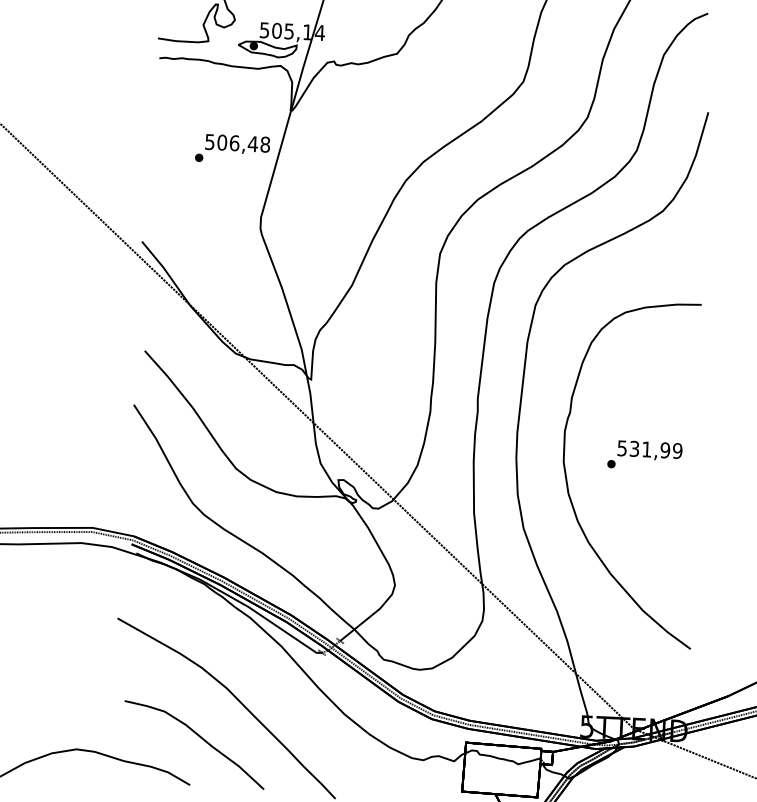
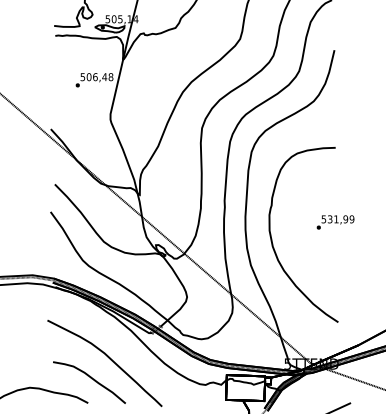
text: (644, 455) -> (335, 222), moved

